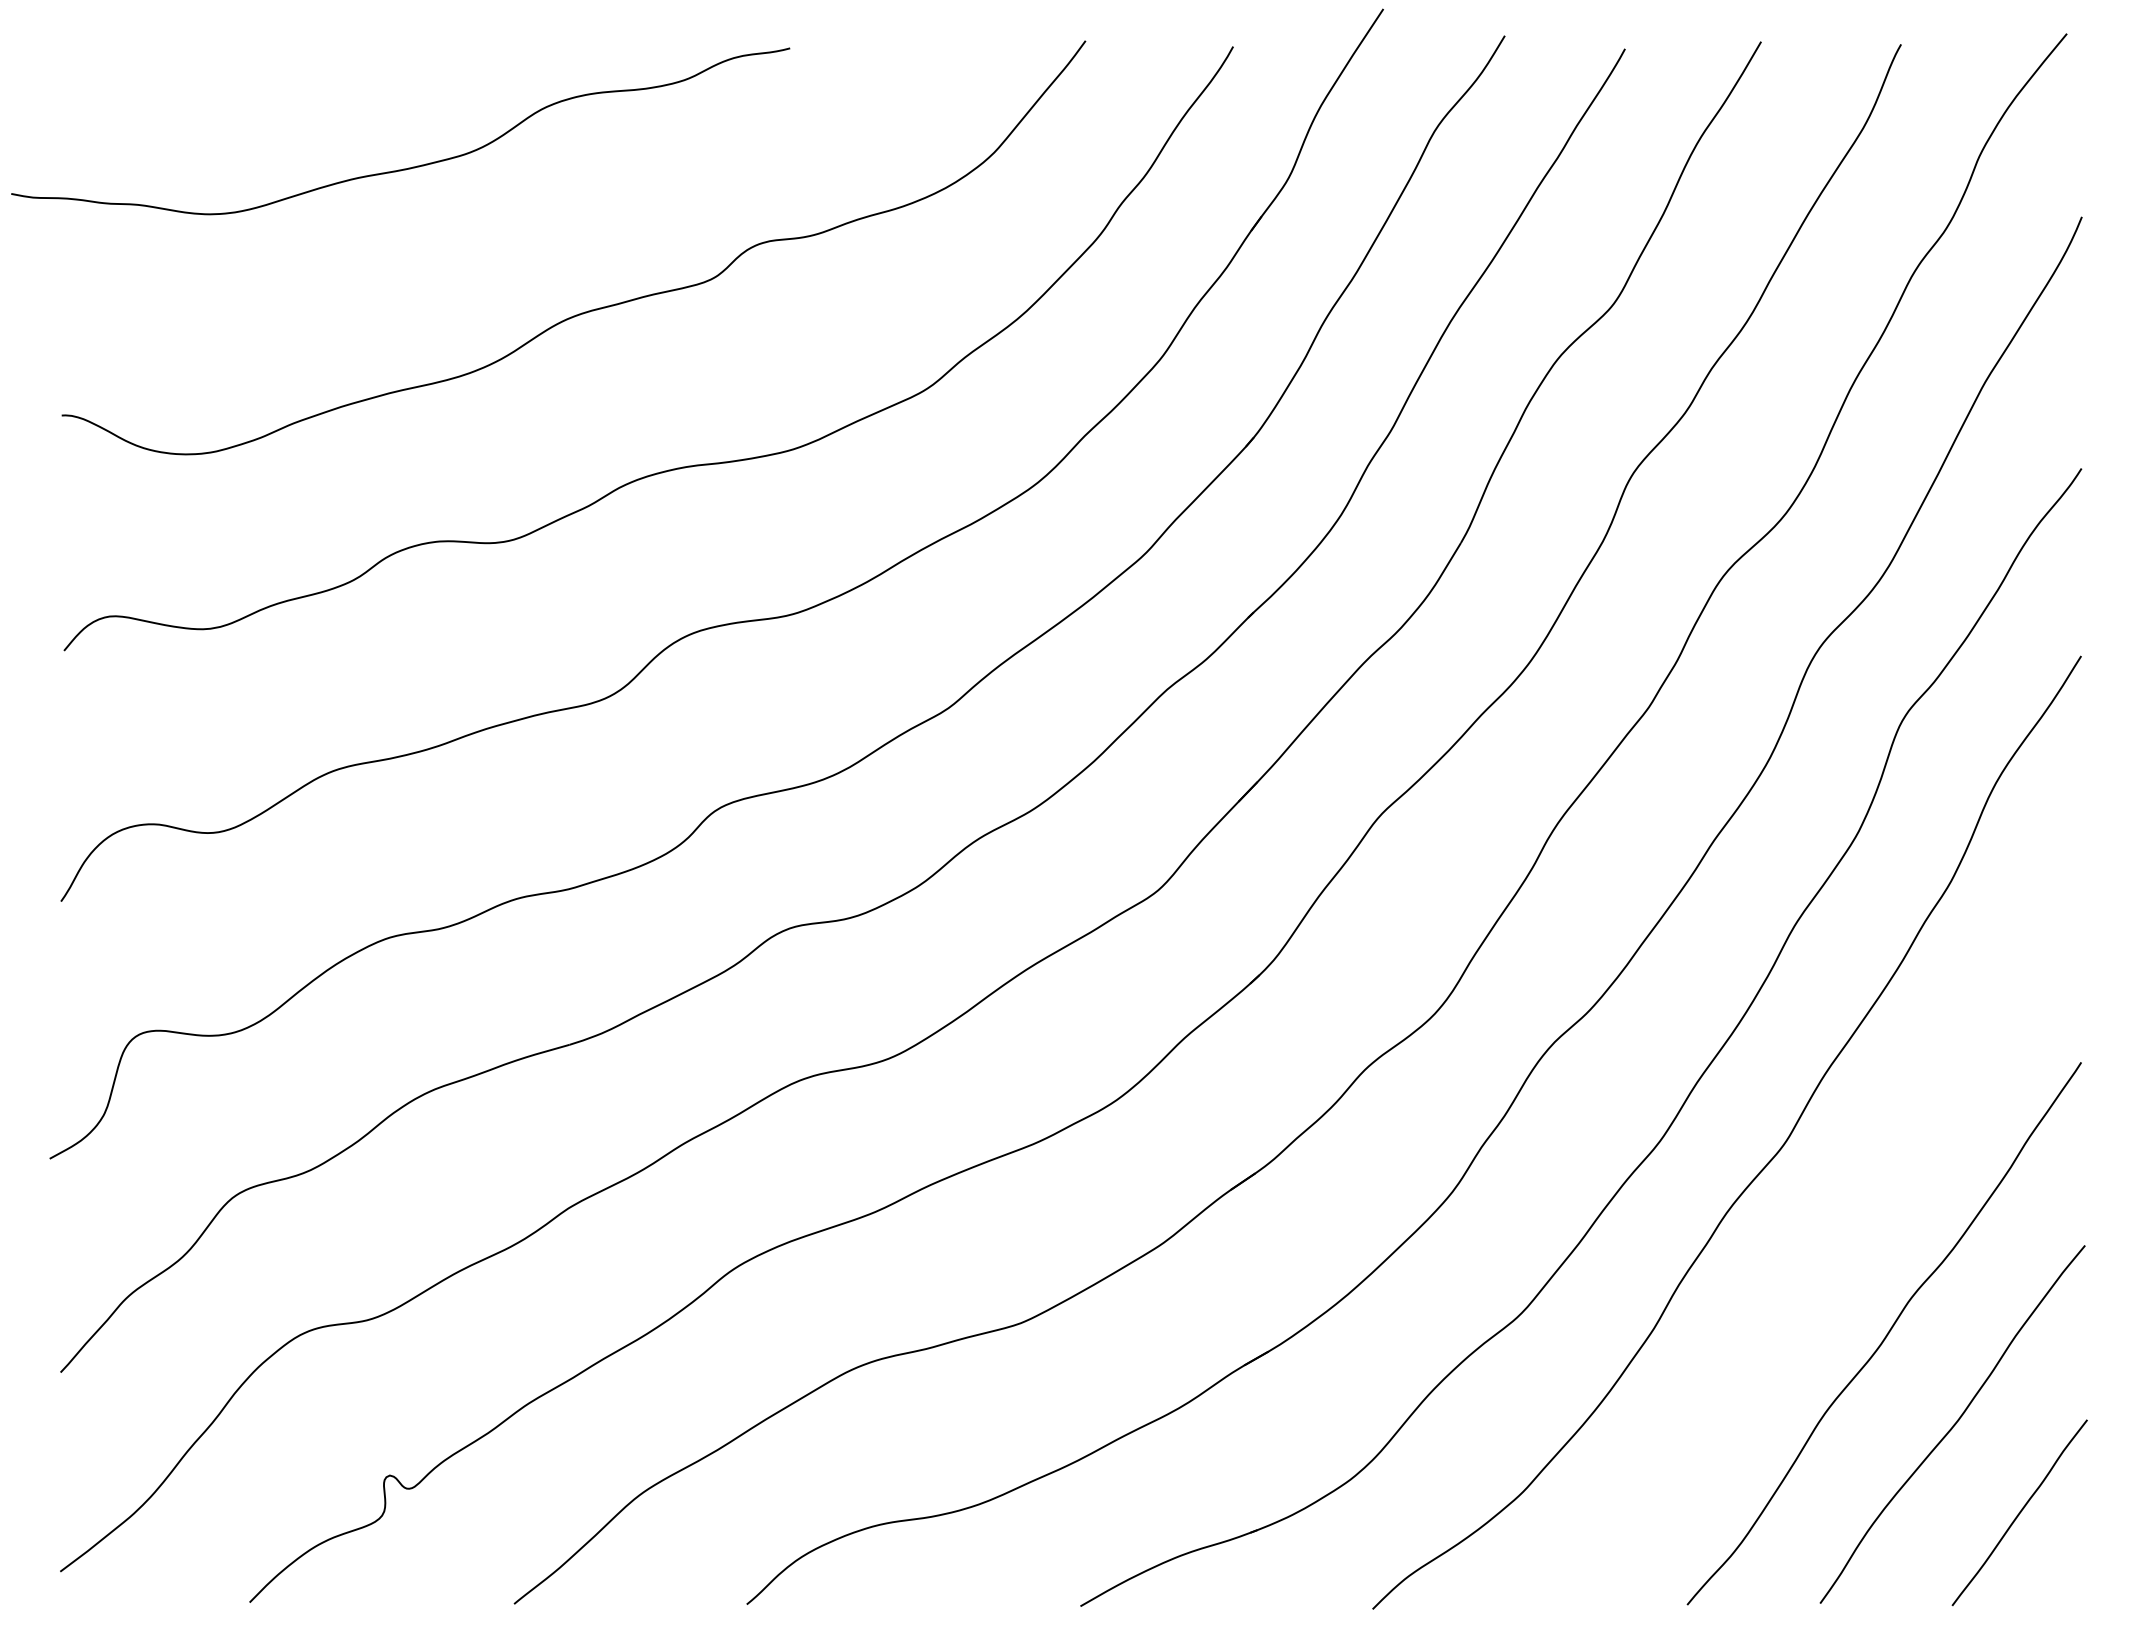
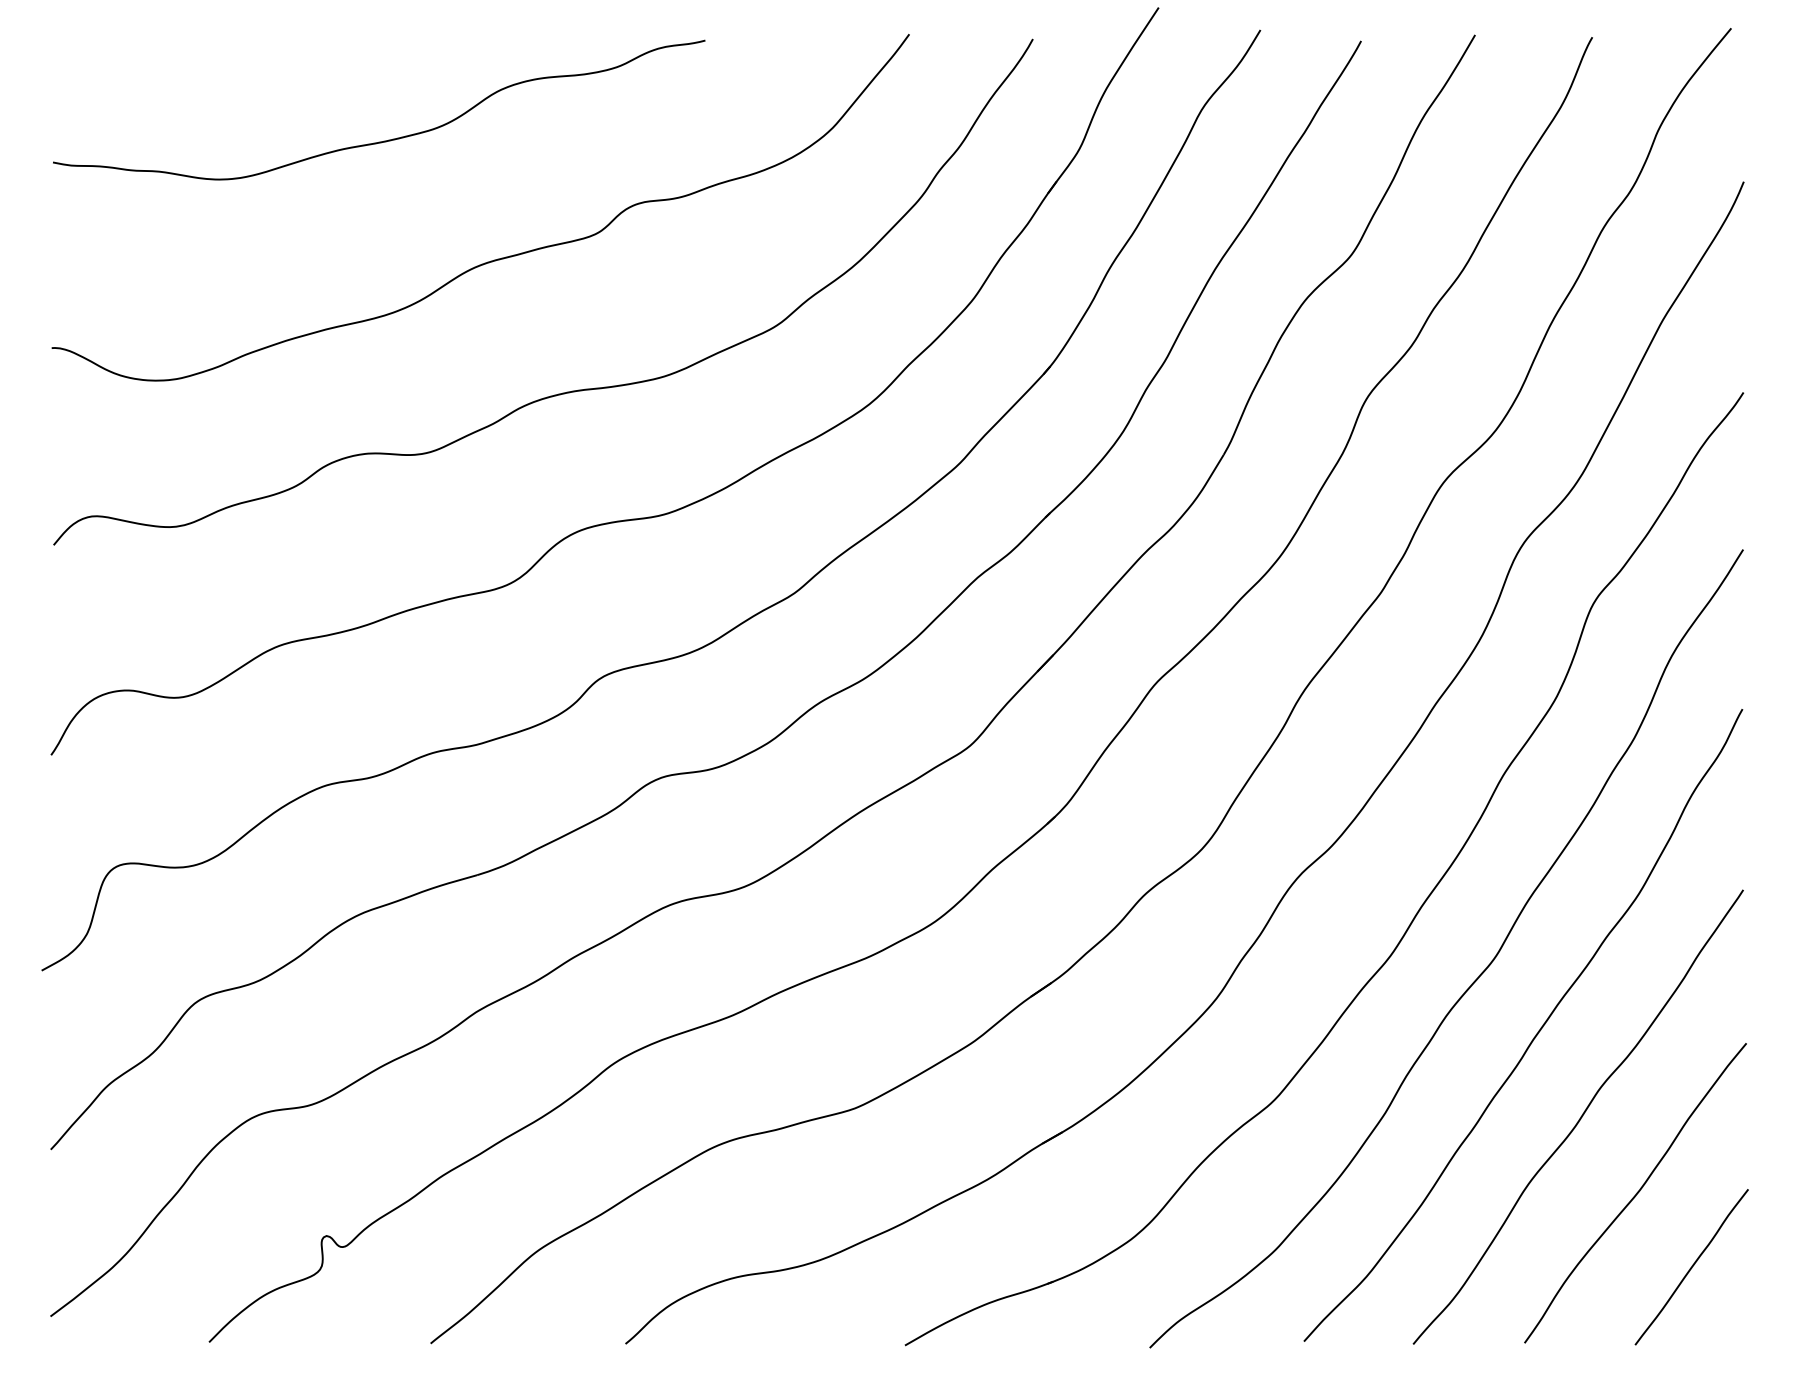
curve: (408, 167) -> (385, 140), moved
curve: (1834, 1233) -> (1536, 1033), added

